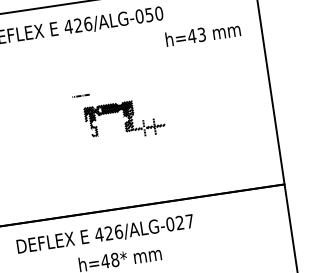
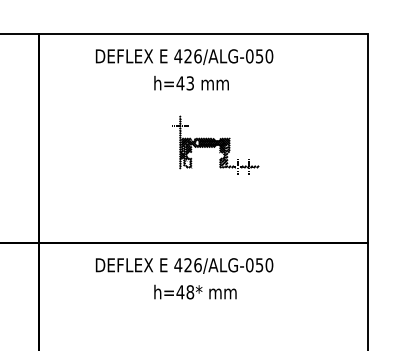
text: (203, 34) -> (191, 83), moved
hatch: (85, 112) -> (182, 142), added
text: (185, 222) -> (264, 265), 426/ALG-027 -> 426/ALG-050

